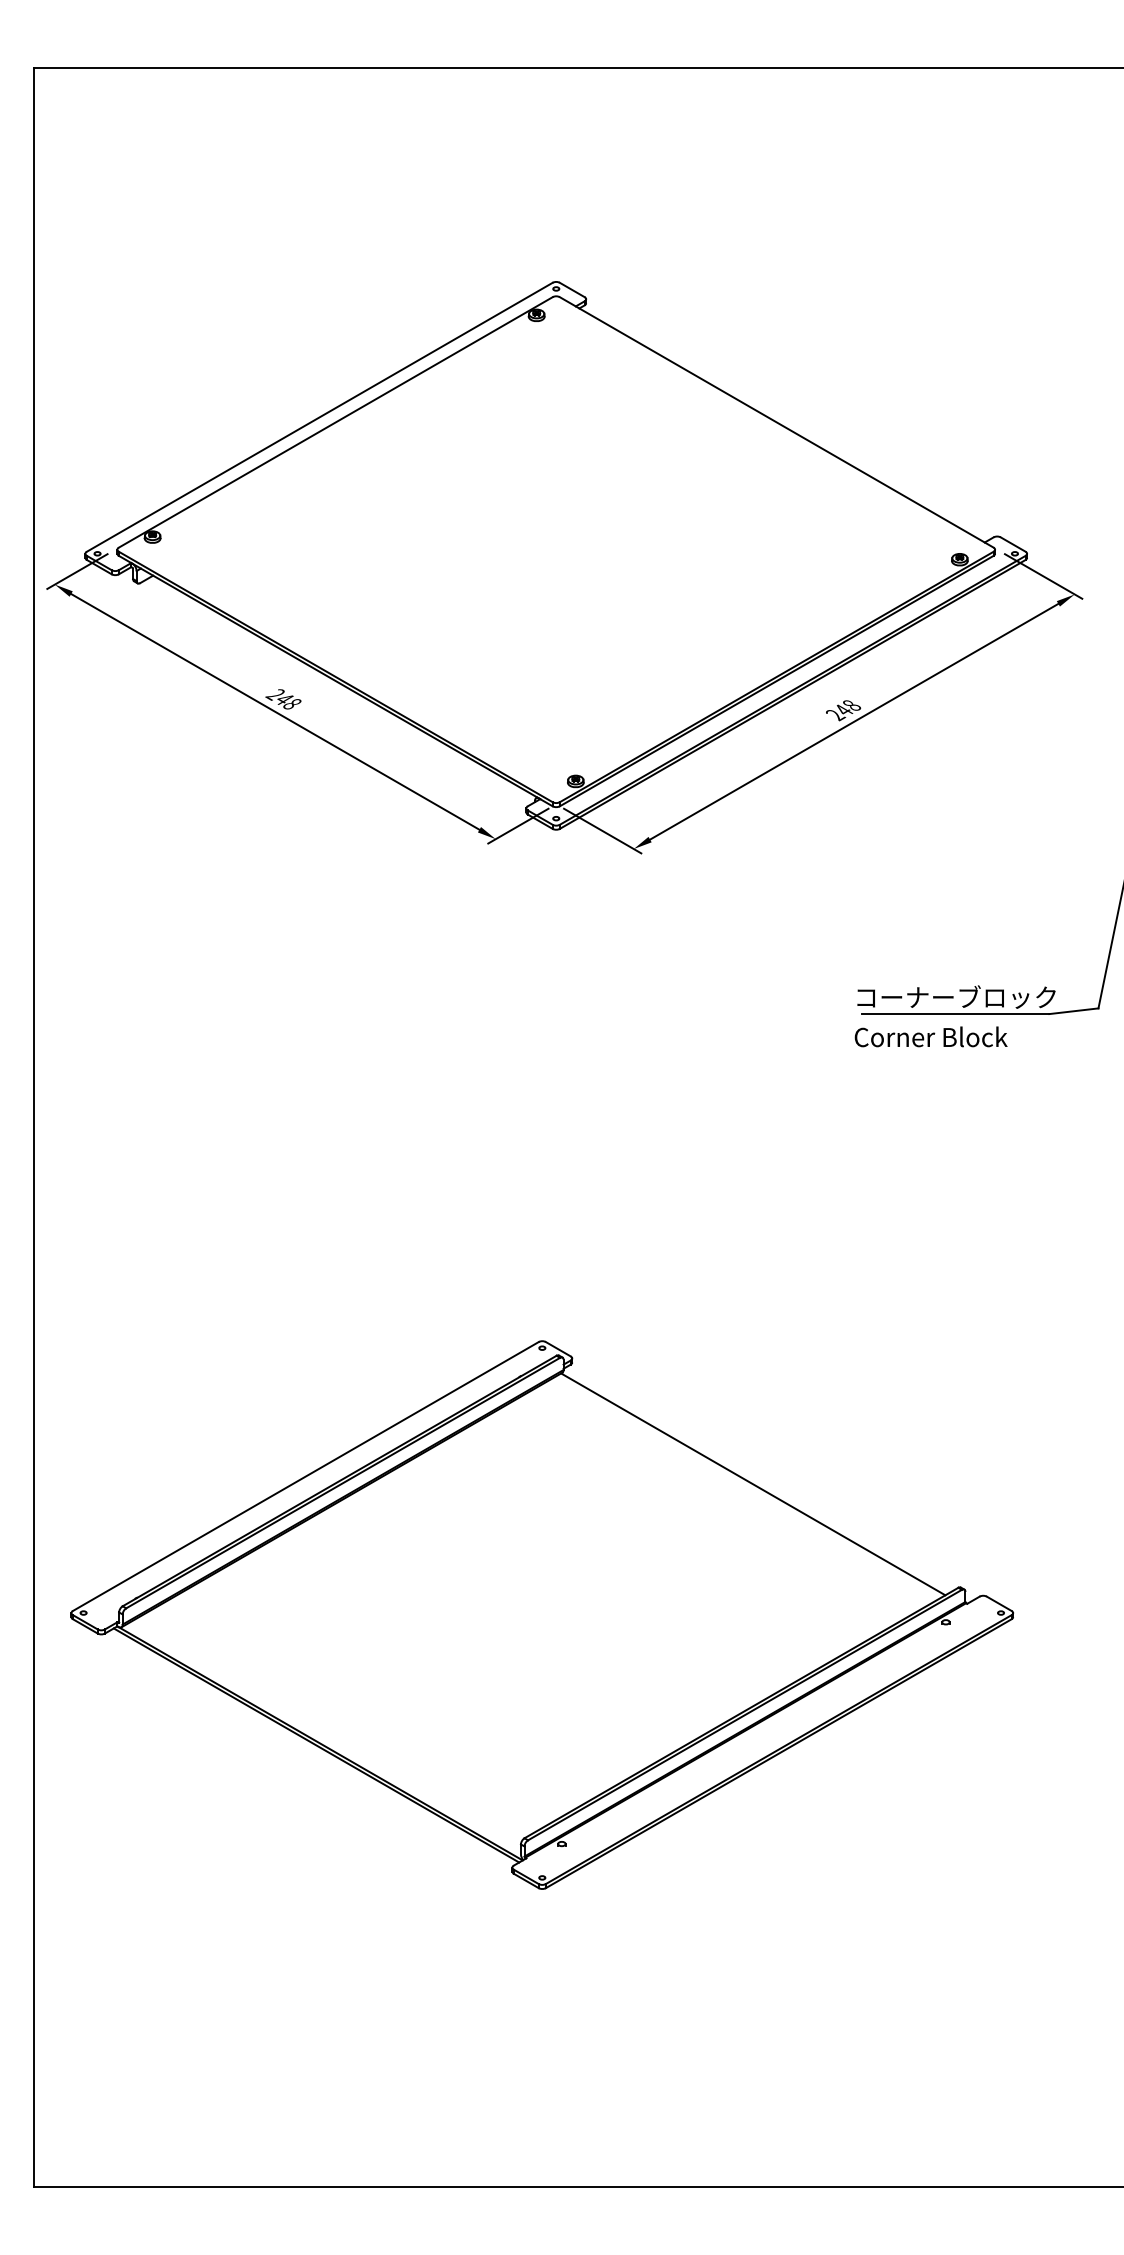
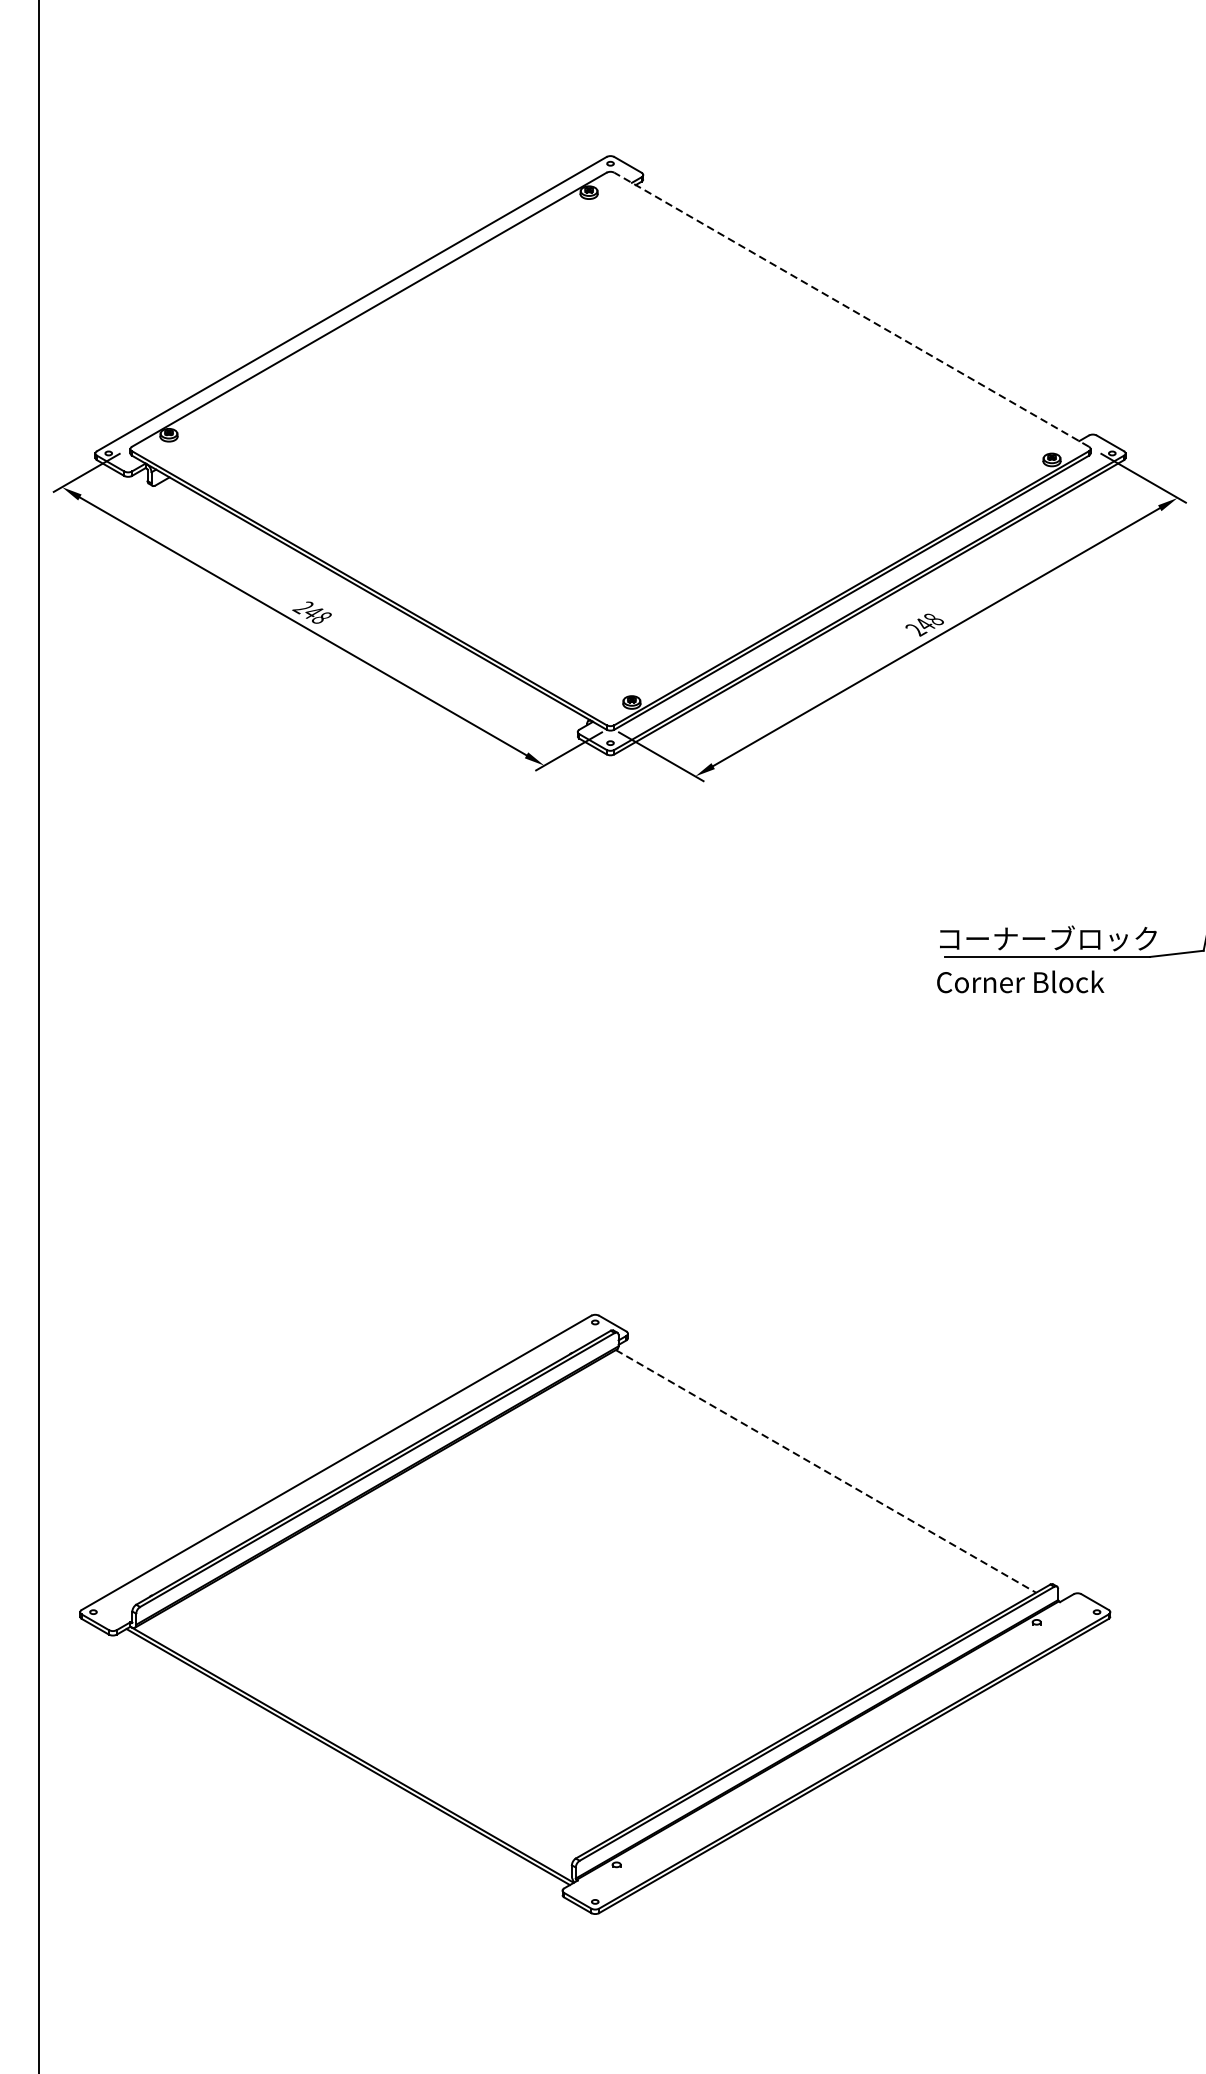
line: (776, 422) -> (851, 309), solid -> dashed
line: (753, 1484) -> (826, 1471), solid -> dashed

